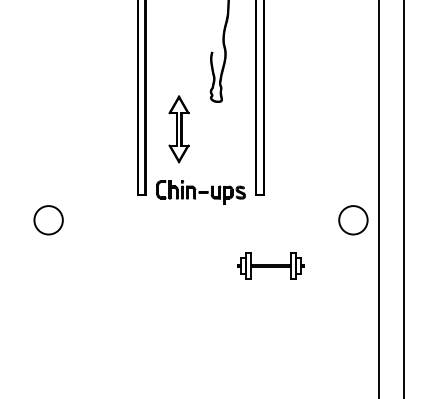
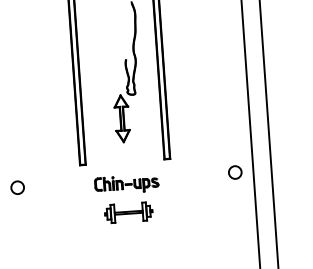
part: (178, 129) -> (121, 118), moved
part: (200, 192) -> (126, 184), moved
circle: (48, 220) -> (17, 187), size x0.62
circle: (353, 220) -> (235, 172), size x0.62
part: (270, 265) -> (128, 212), moved

